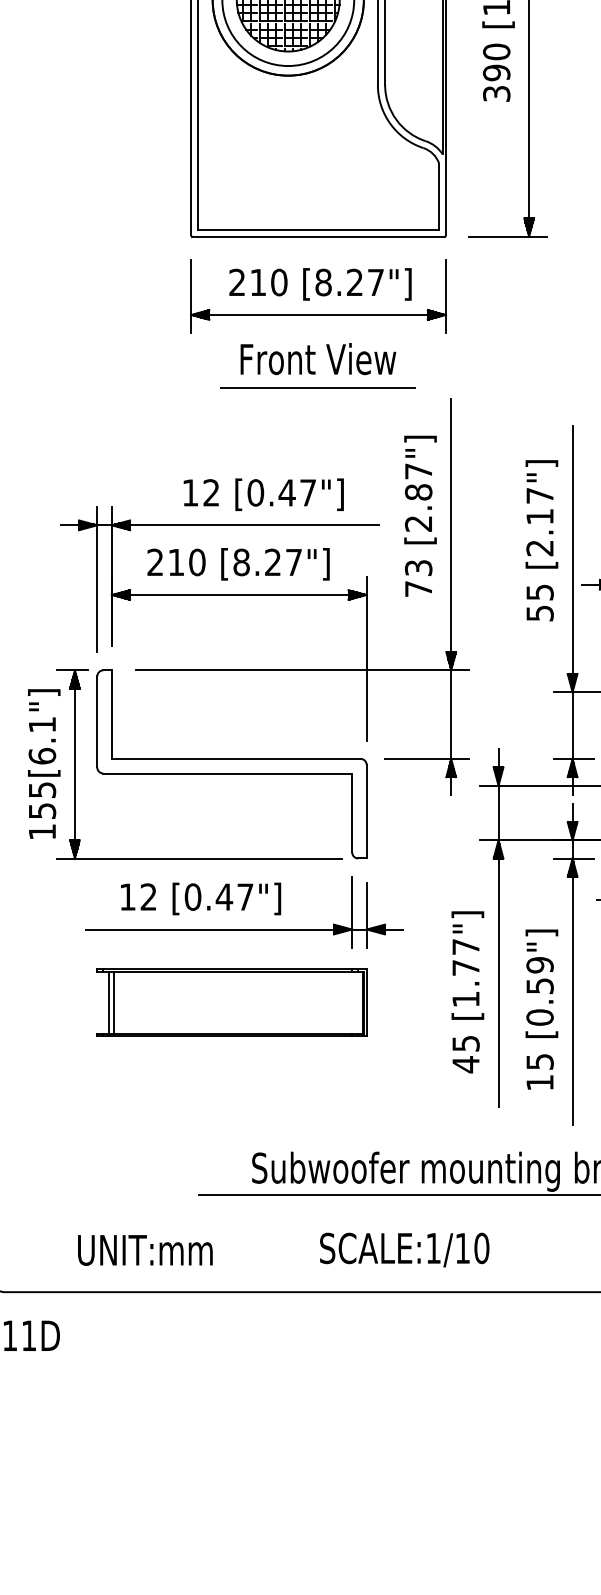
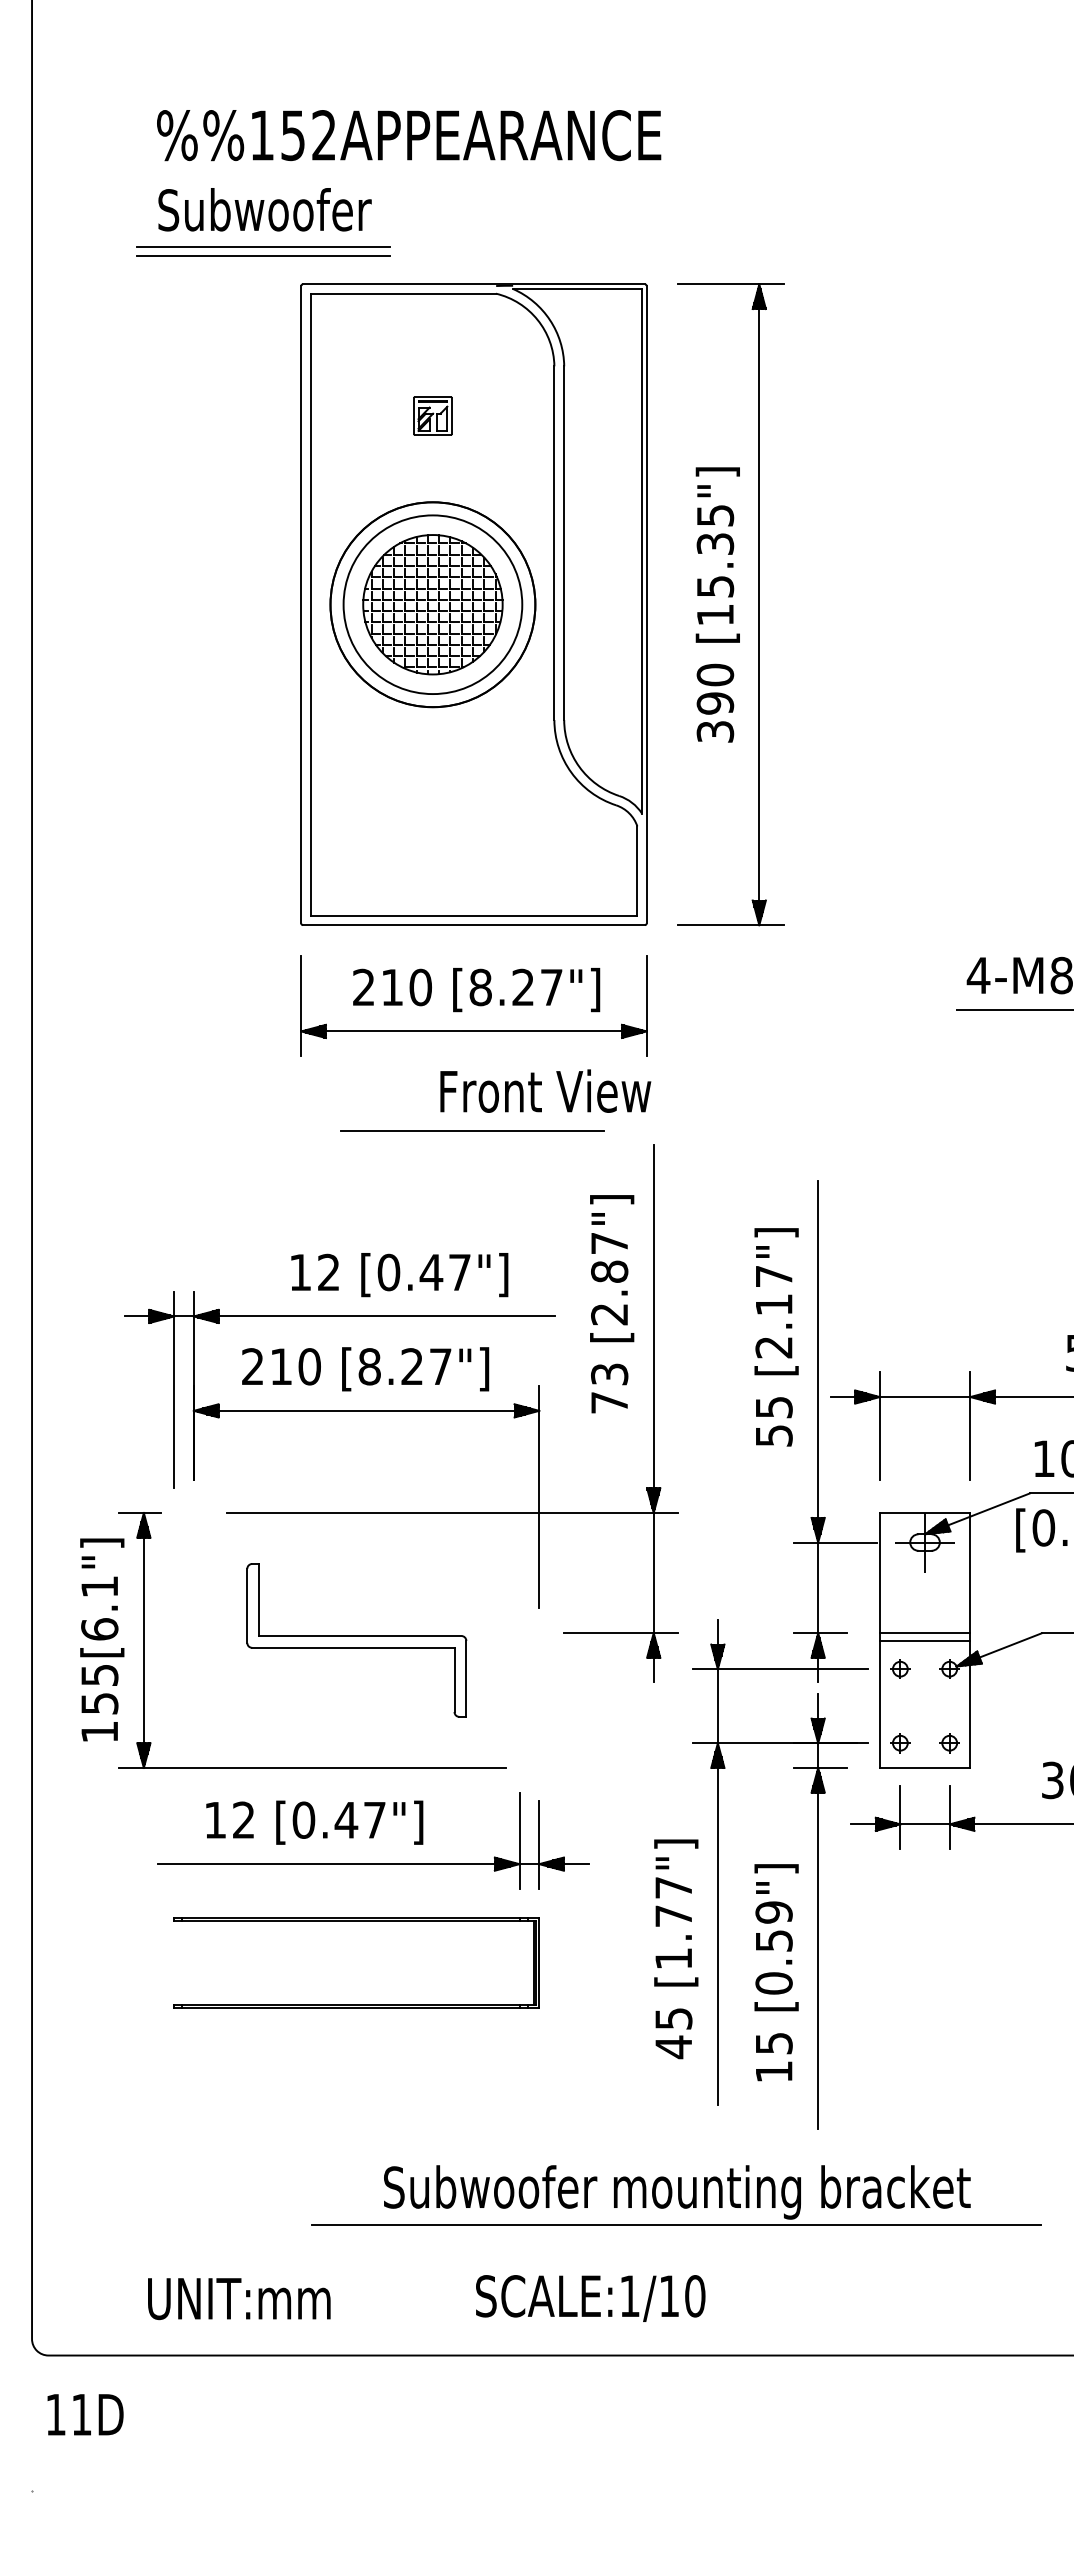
text: (318, 358) -> (545, 1090), moved
part: (231, 764) -> (356, 1640), size x0.6
line: (109, 1002) -> (190, 1963), removed
line: (114, 1002) -> (197, 1963), removed

